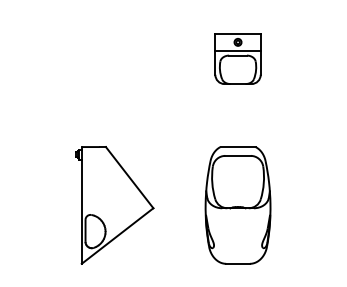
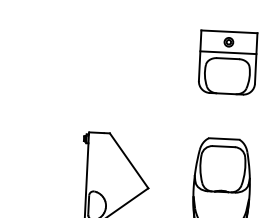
part: (237, 58) -> (227, 62), size x1.43

